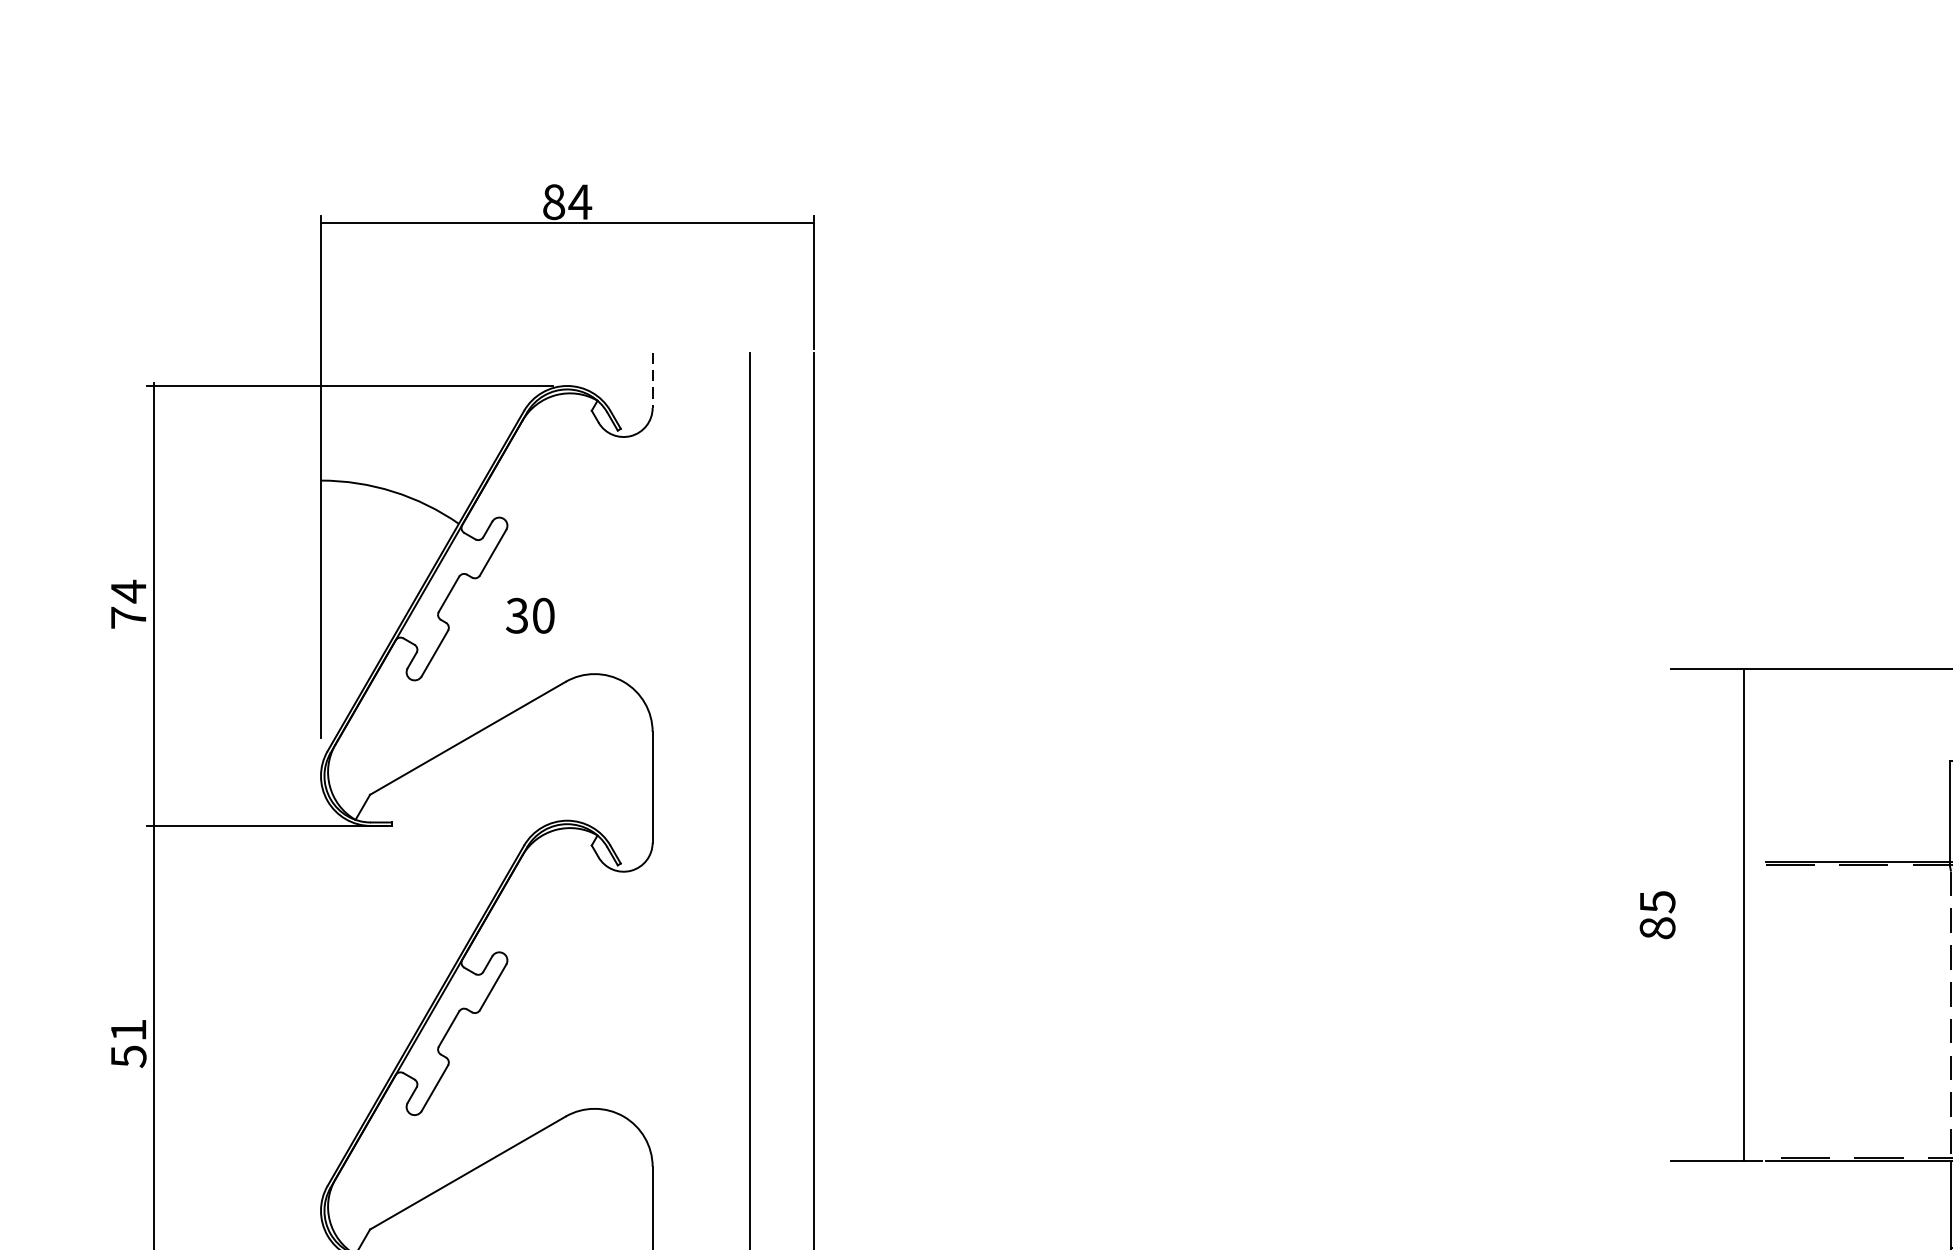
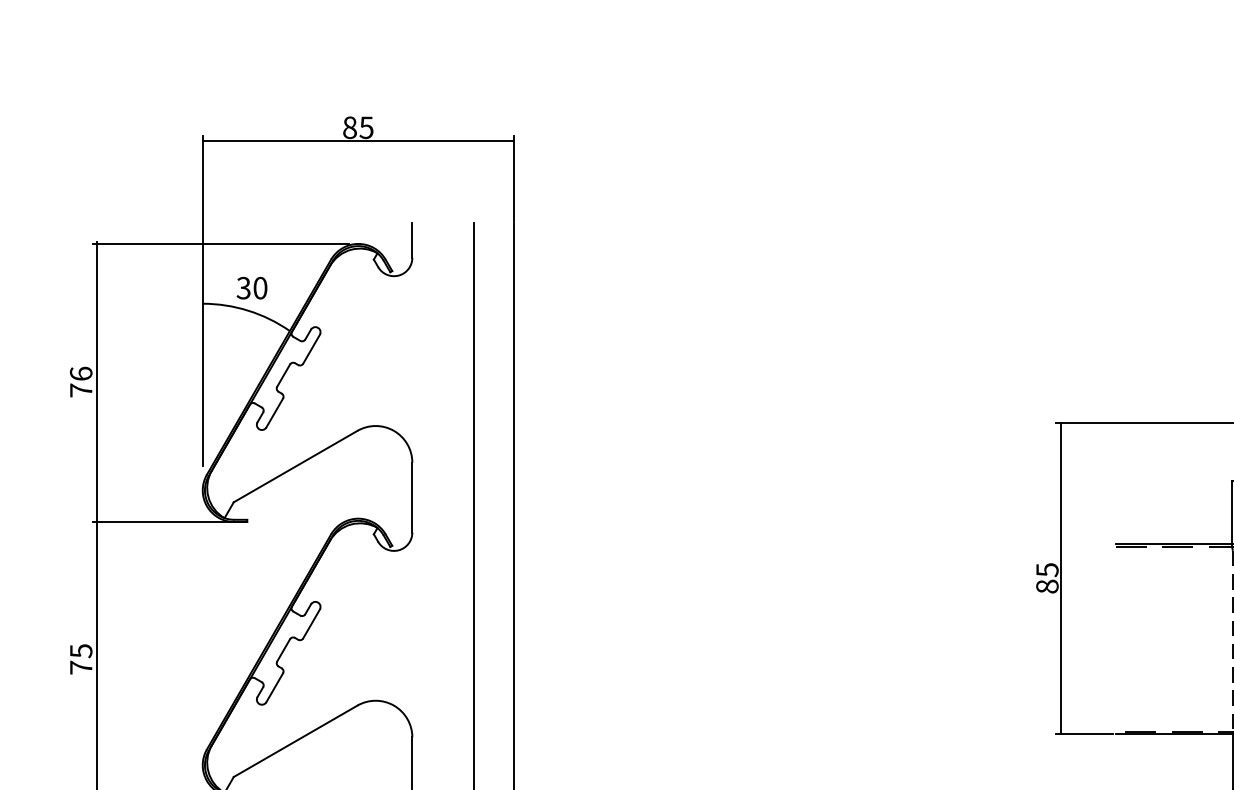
text: (580, 201) -> (366, 127), 84 -> 85
line: (652, 380) -> (412, 240), dashed -> solid
text: (127, 590) -> (80, 373), 74 -> 76
text: (529, 614) -> (251, 287), moved
line: (1743, 913) -> (1060, 577), moved
text: (129, 1043) -> (81, 659), 51 -> 75

